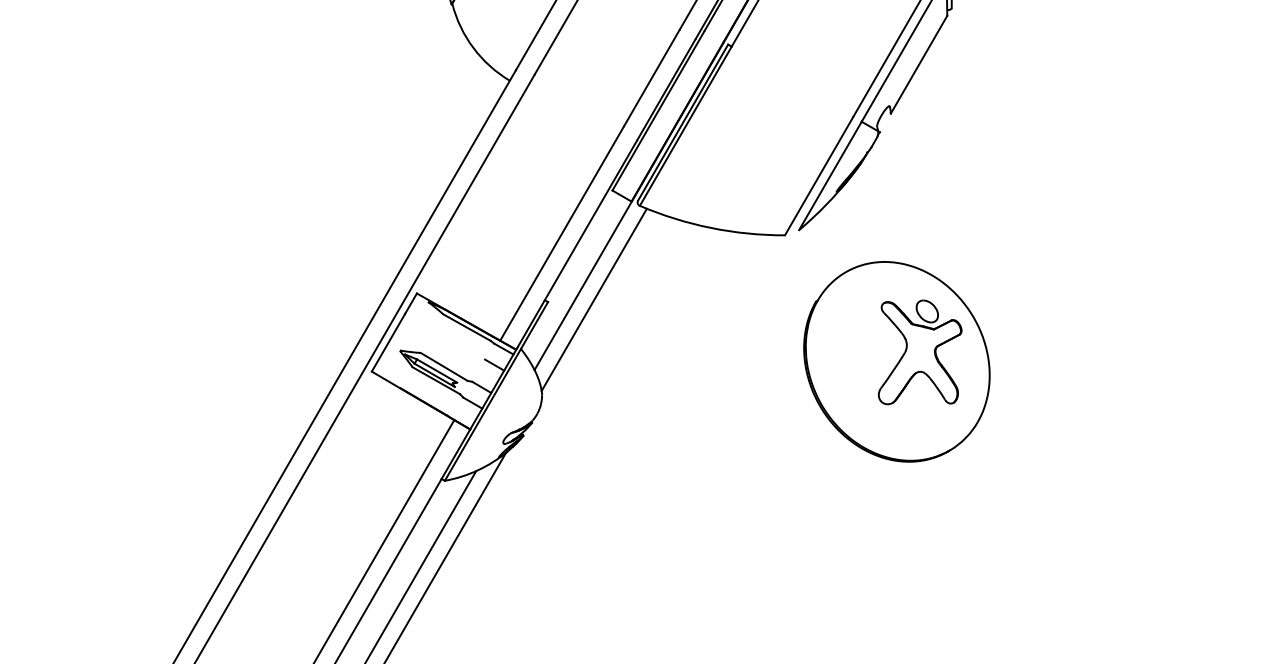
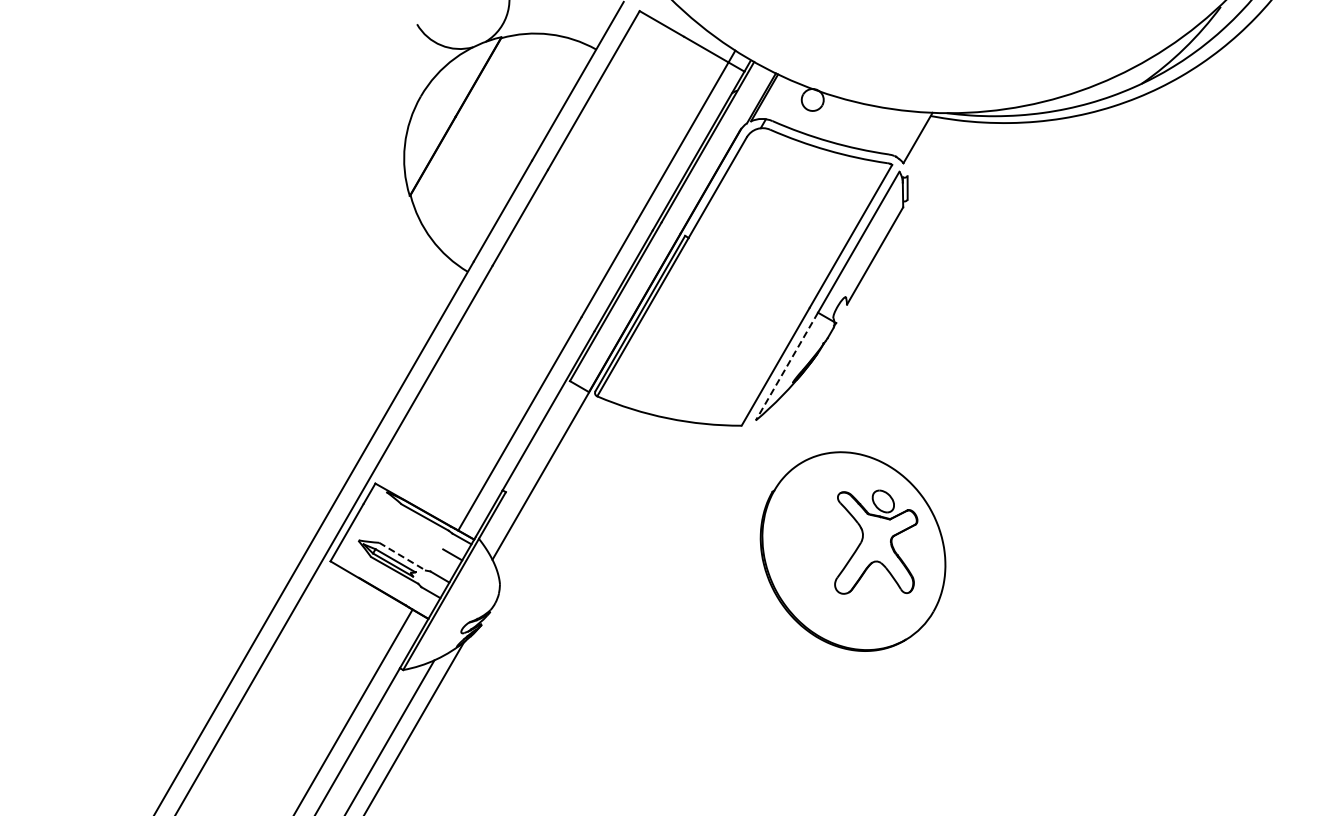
line: (830, 176) -> (786, 367), solid -> dashed
line: (593, 299) -> (551, 489), removed
line: (444, 366) -> (402, 556), solid -> dashed

